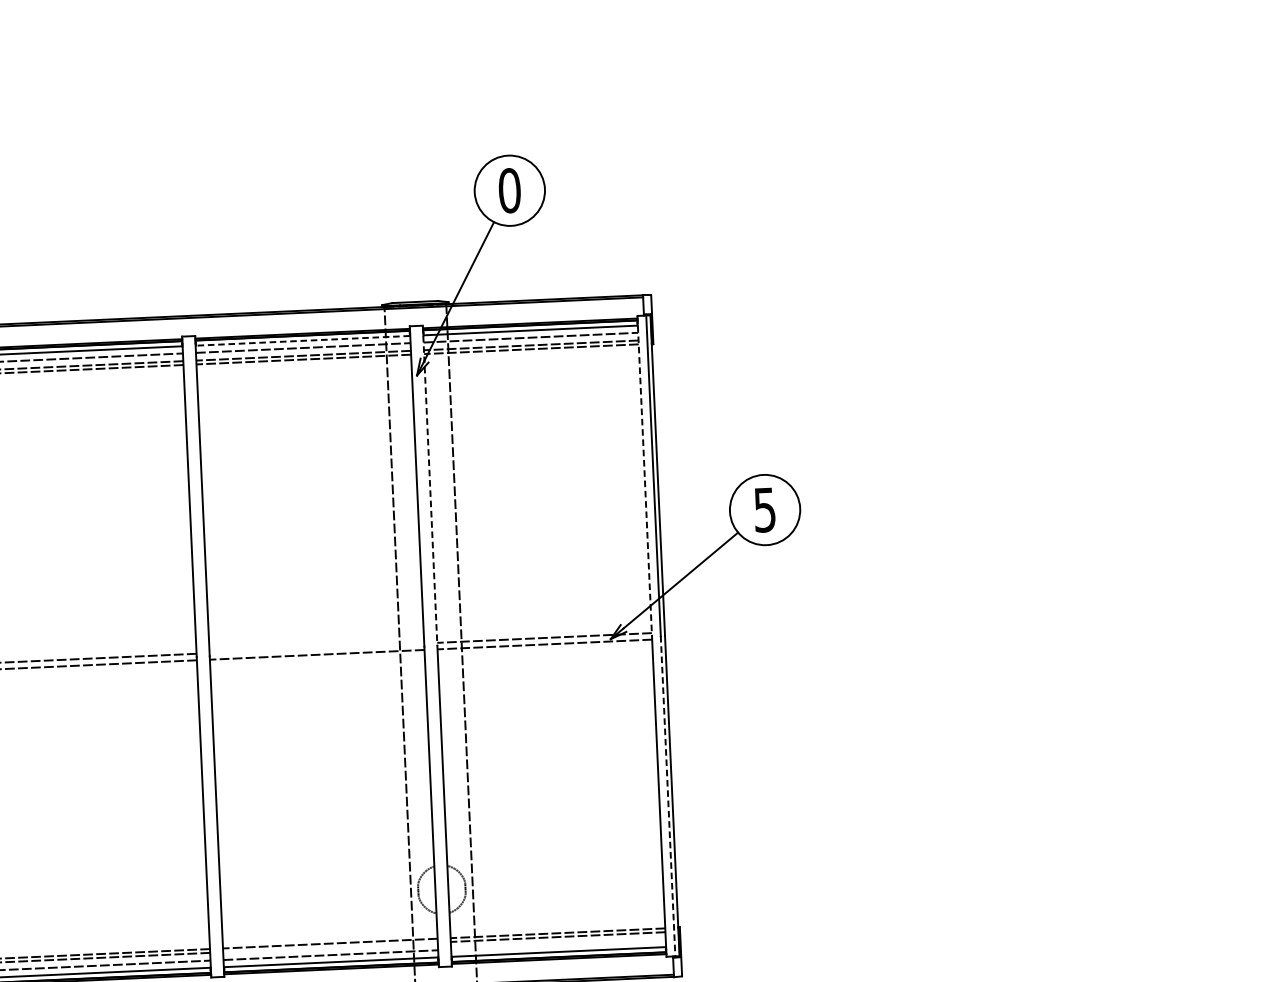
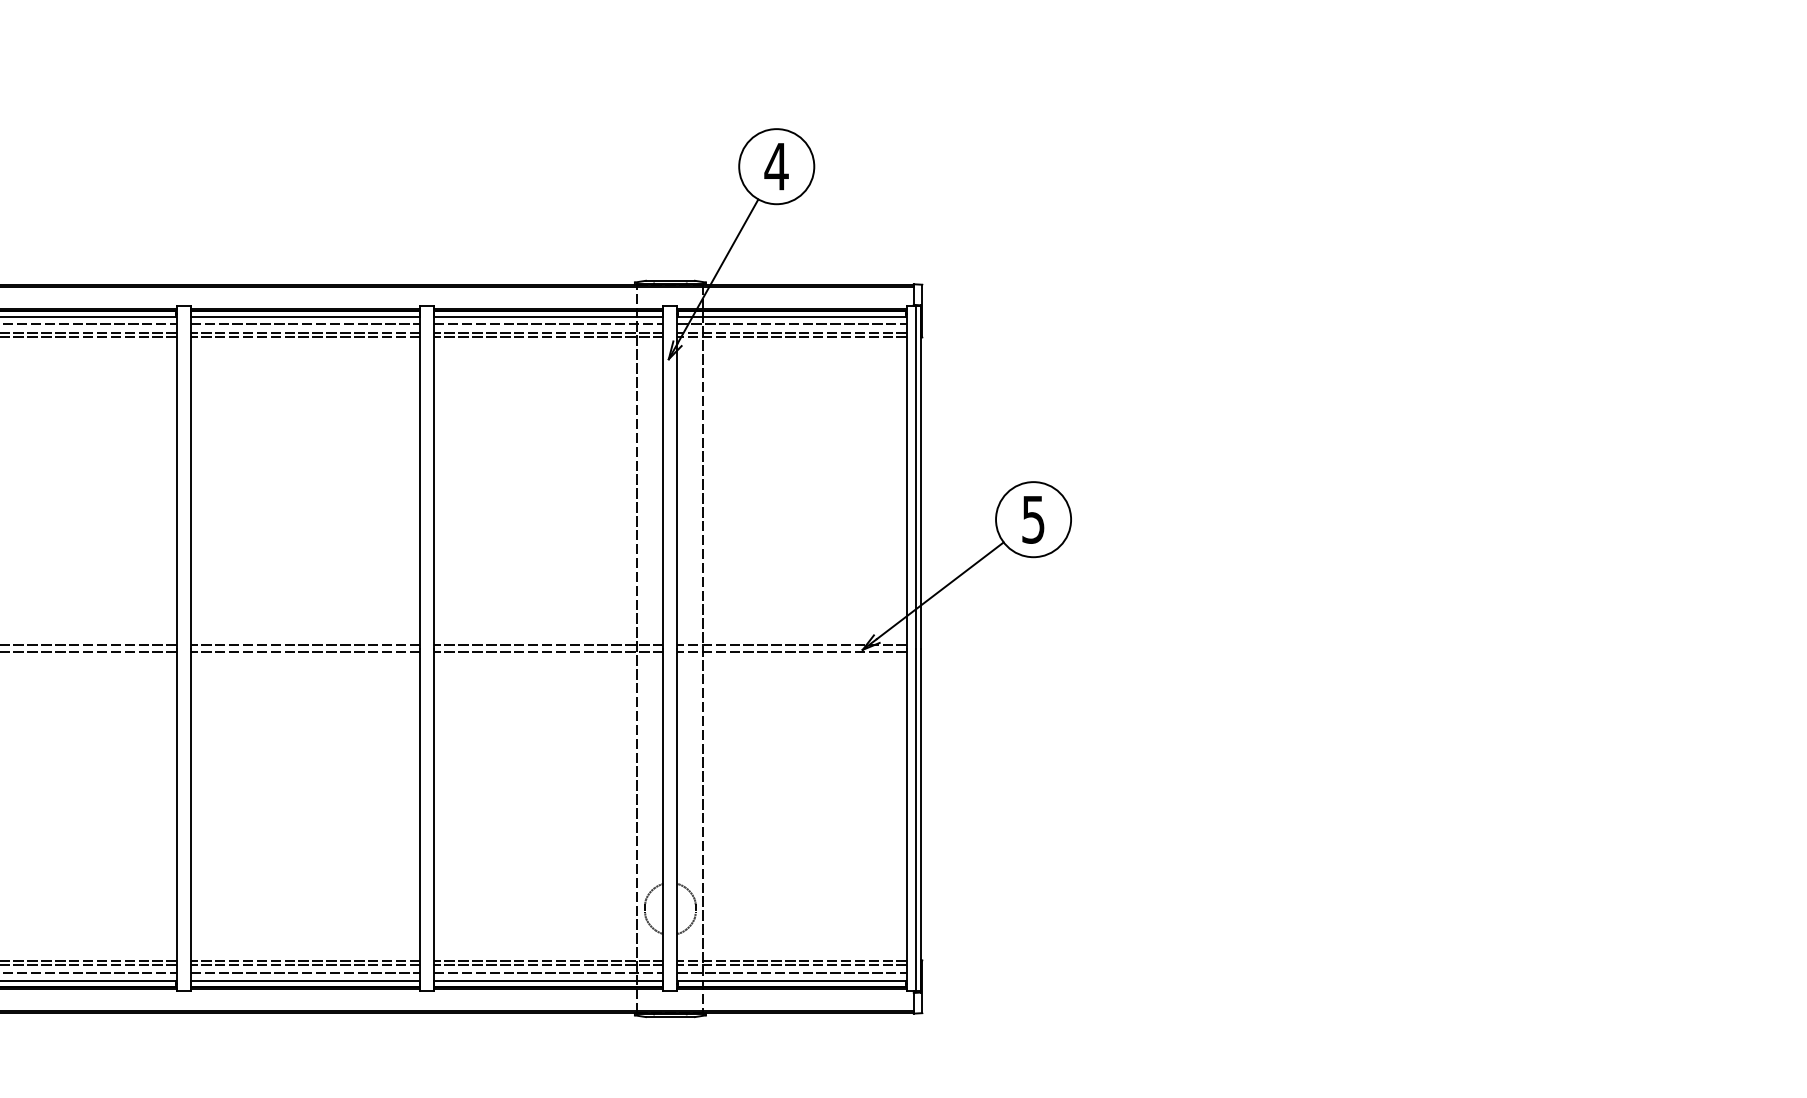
text: (509, 190) -> (776, 166), 0 -> 4
line: (302, 340) -> (548, 316), dashed -> solid
line: (644, 476) -> (906, 478), dashed -> solid
line: (430, 486) -> (677, 478), dashed -> solid
line: (316, 648) -> (548, 645), added
line: (668, 796) -> (916, 820), dashed -> solid
line: (557, 944) -> (791, 973), added
line: (330, 947) -> (548, 965), added

